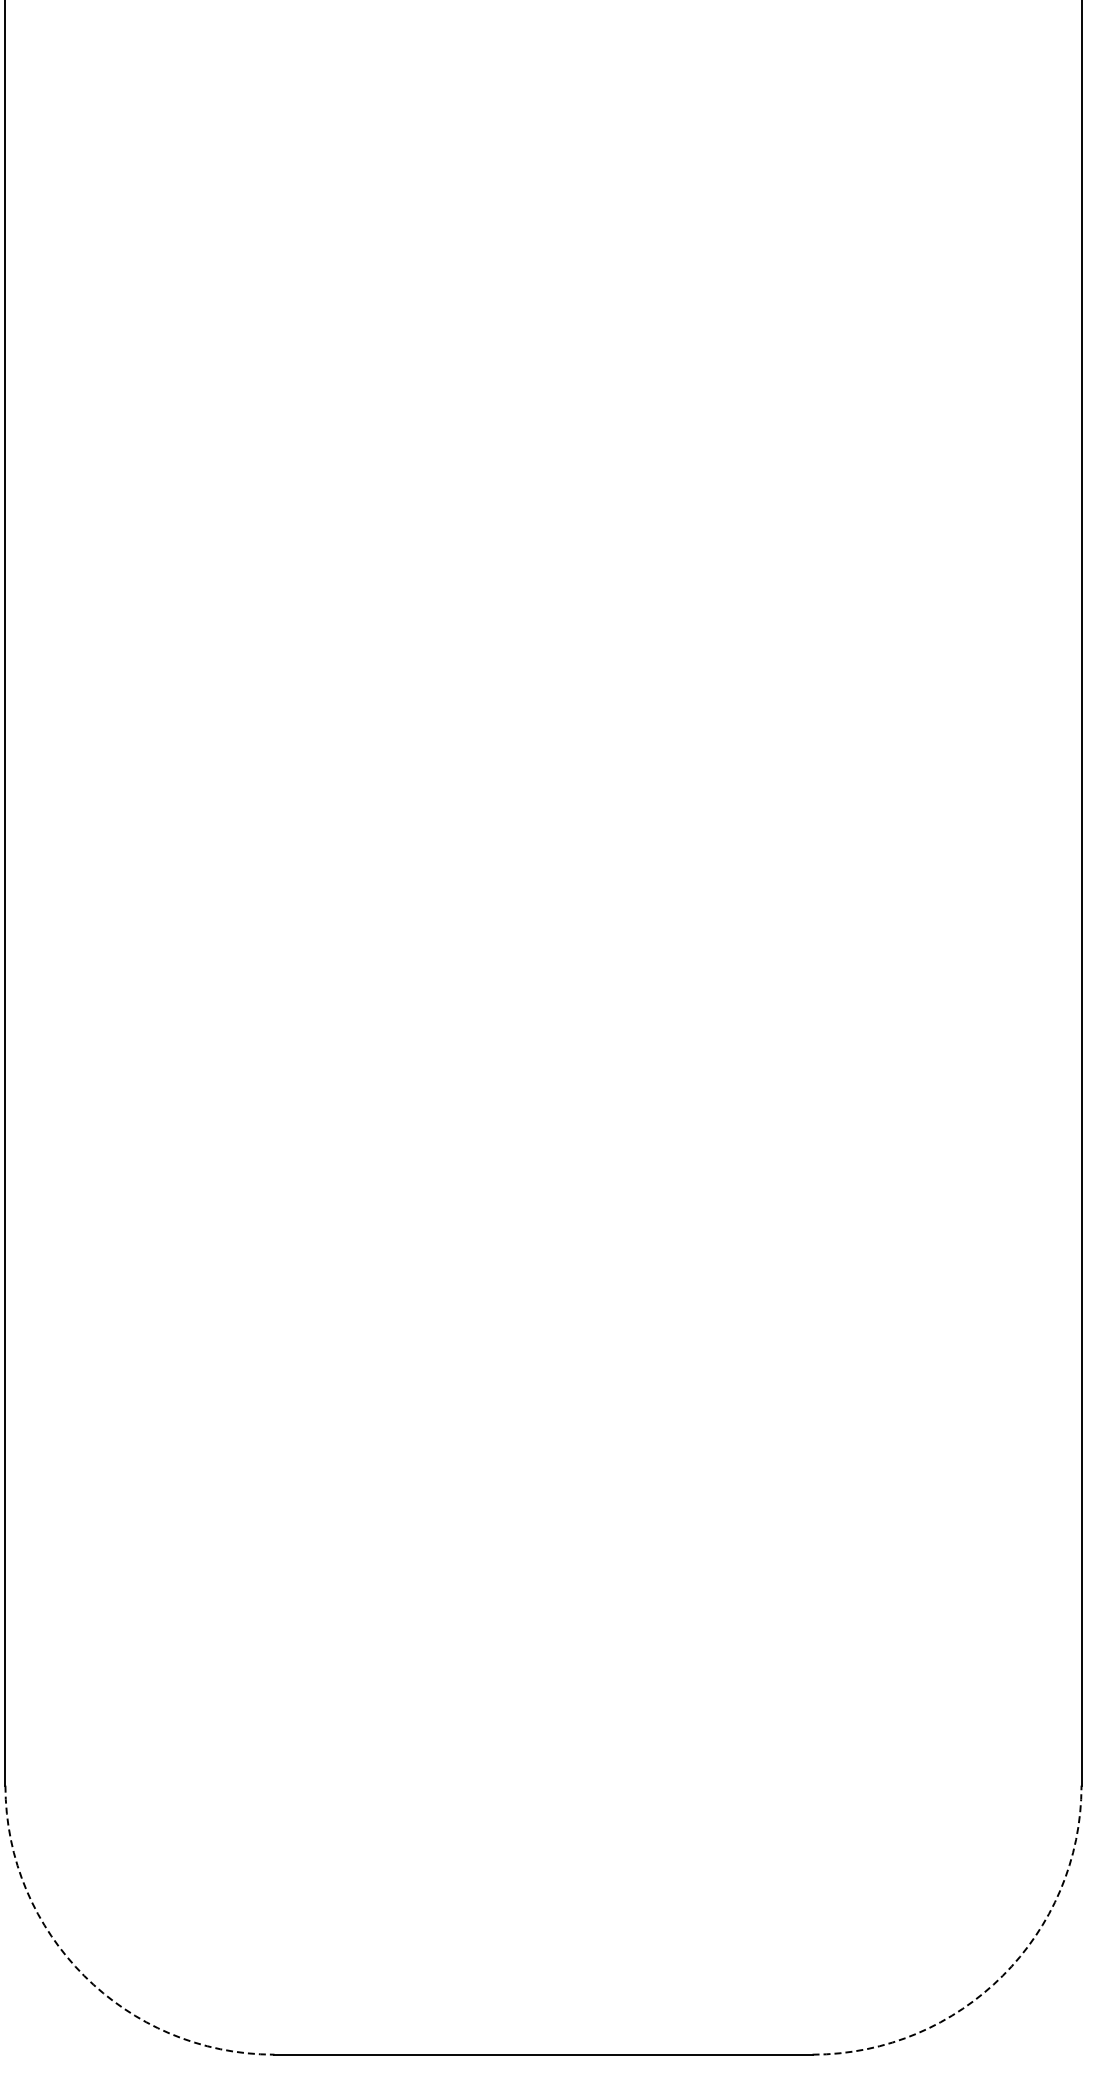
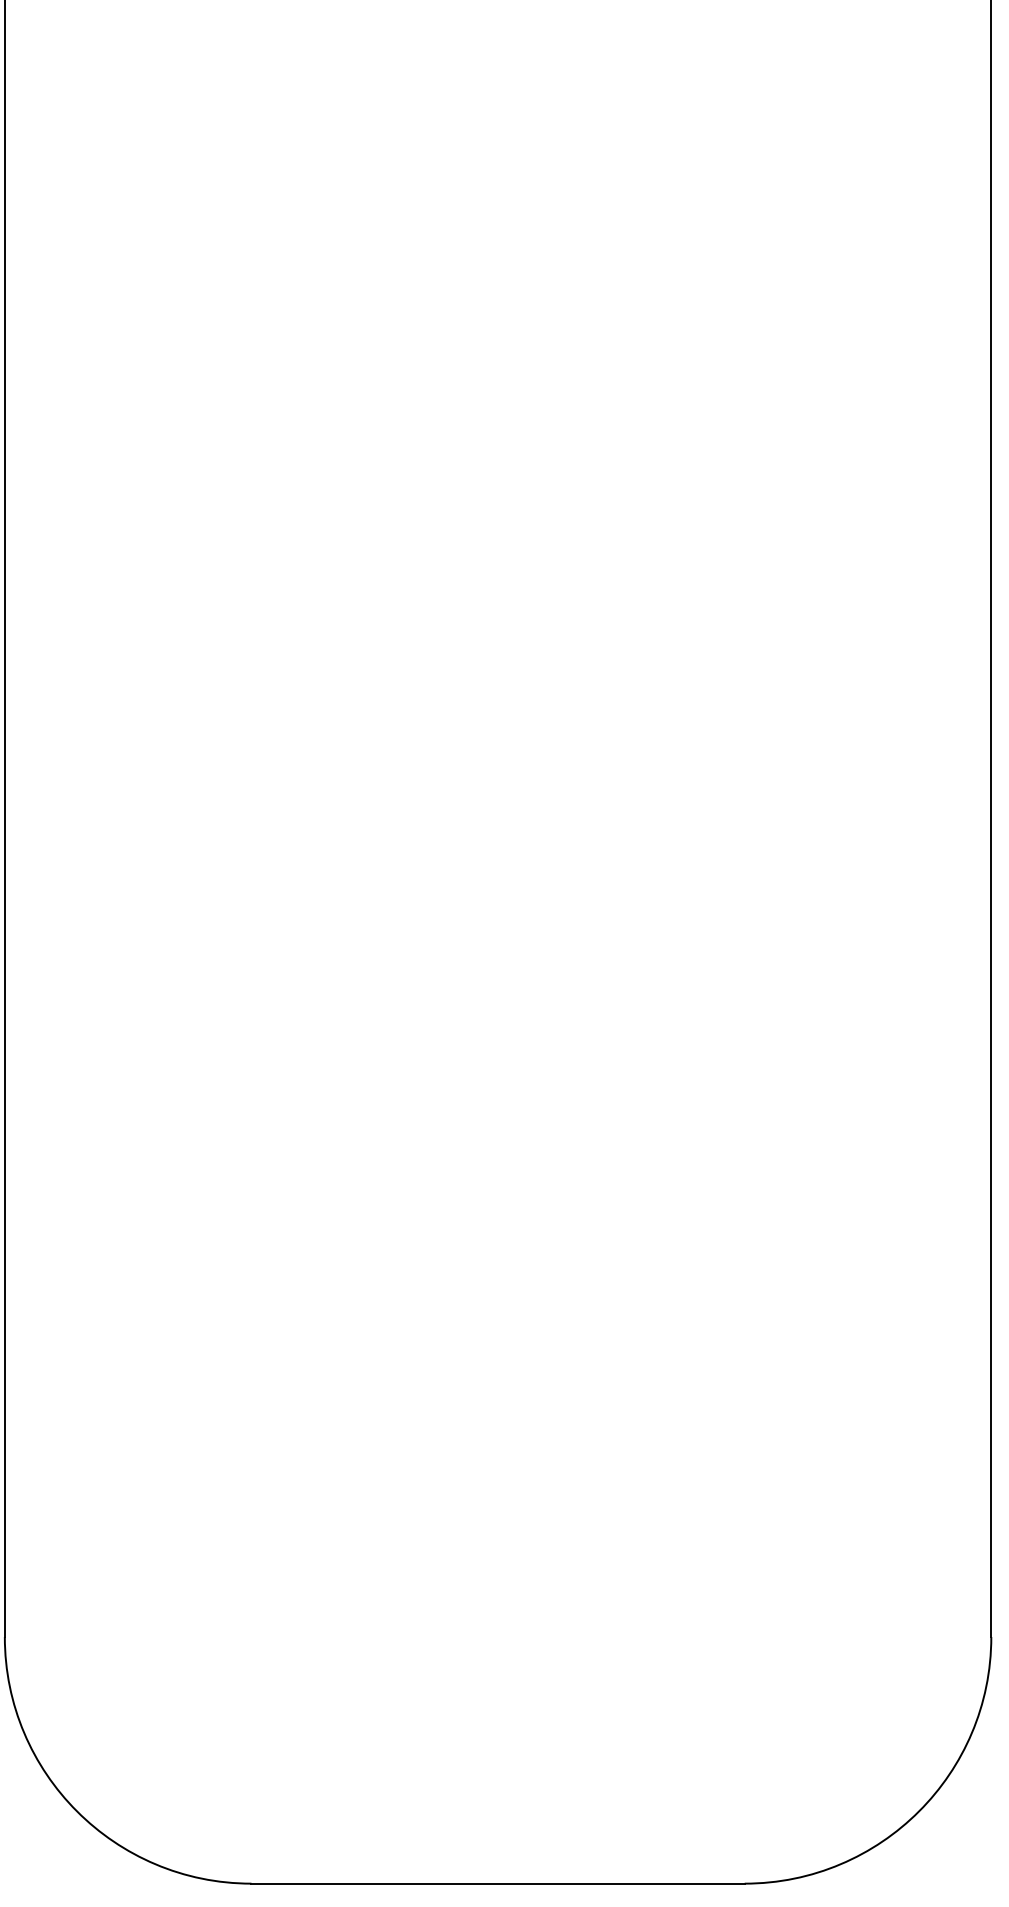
arc: (84, 1975) -> (77, 1811), dashed -> solid
arc: (1002, 1975) -> (918, 1811), dashed -> solid

